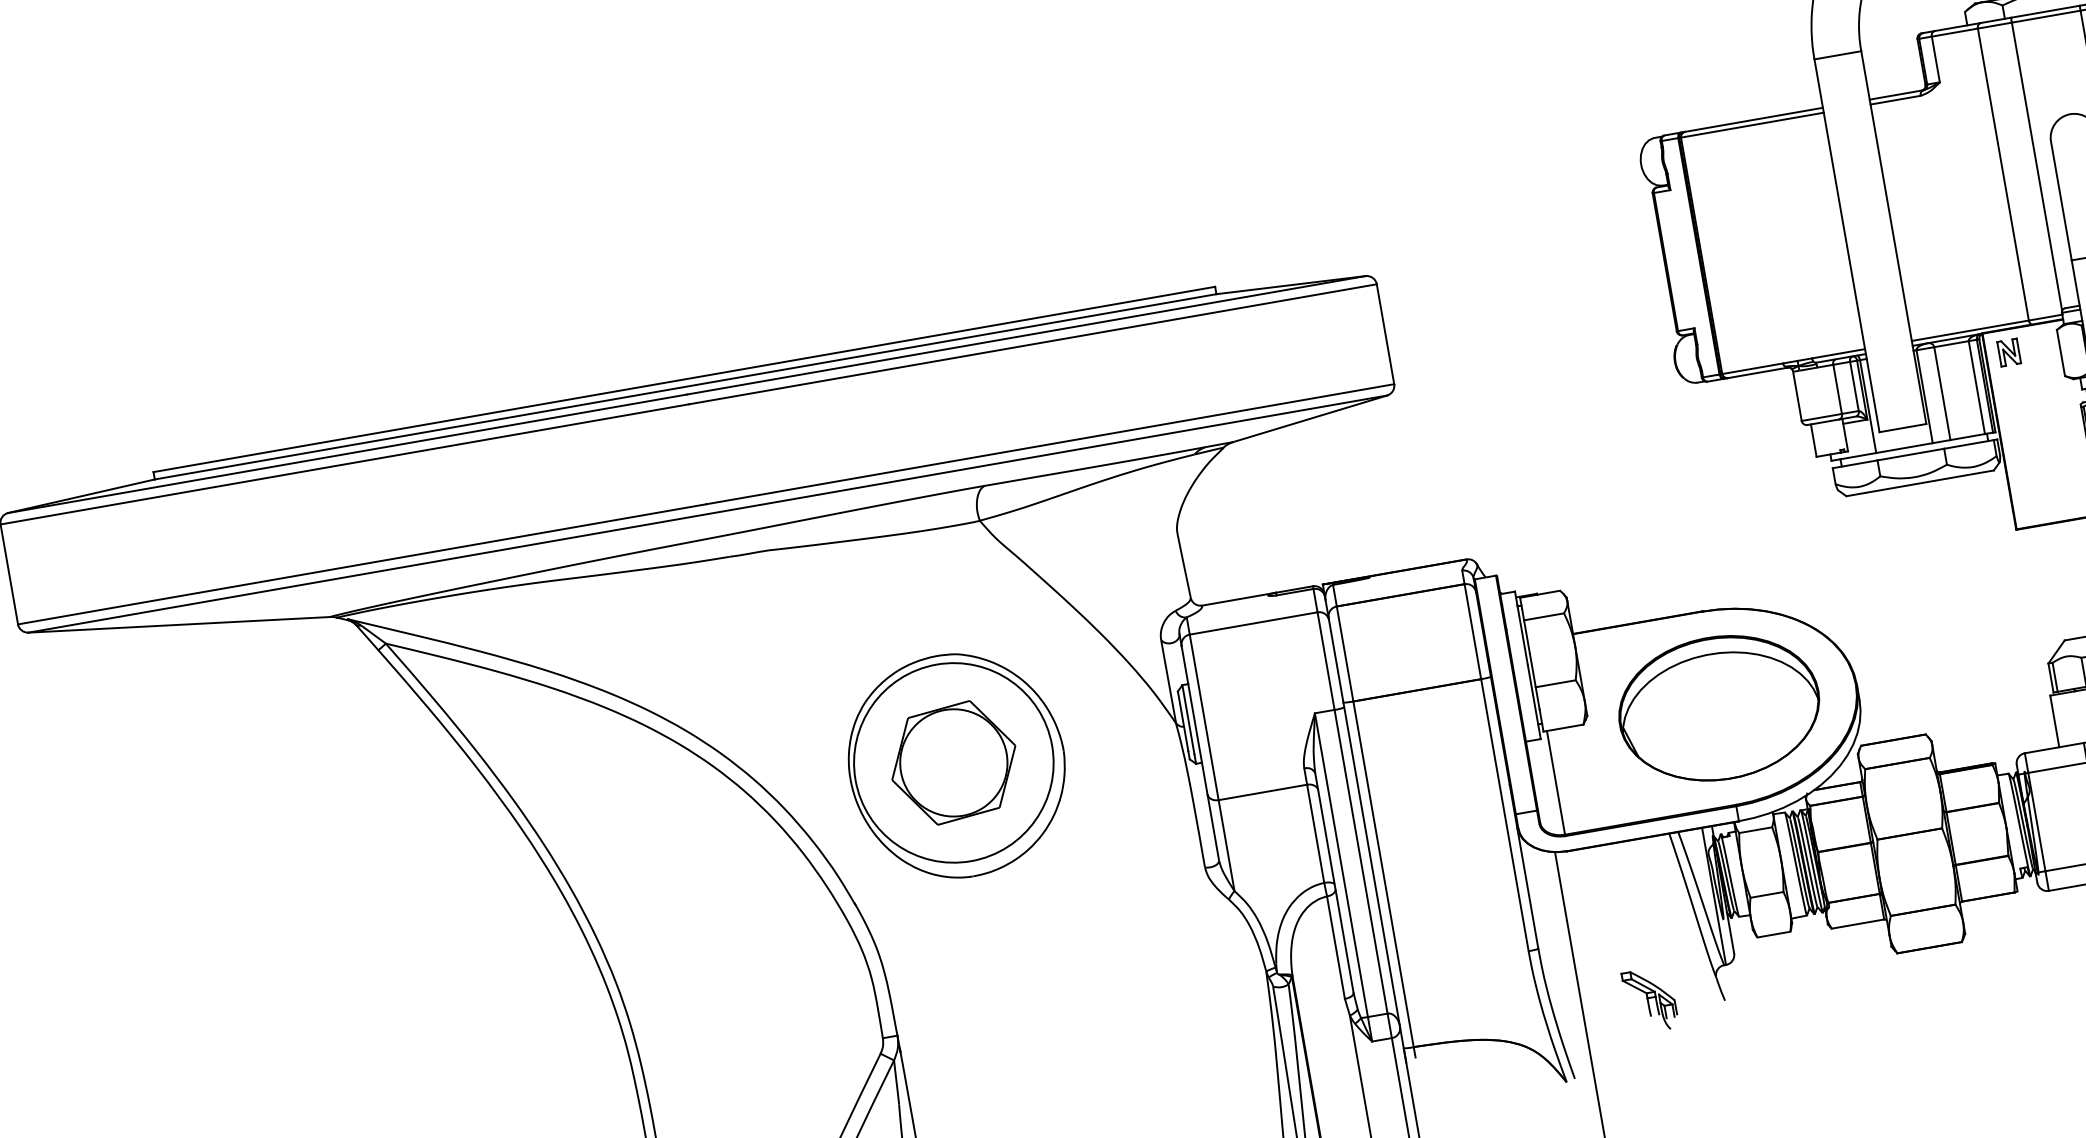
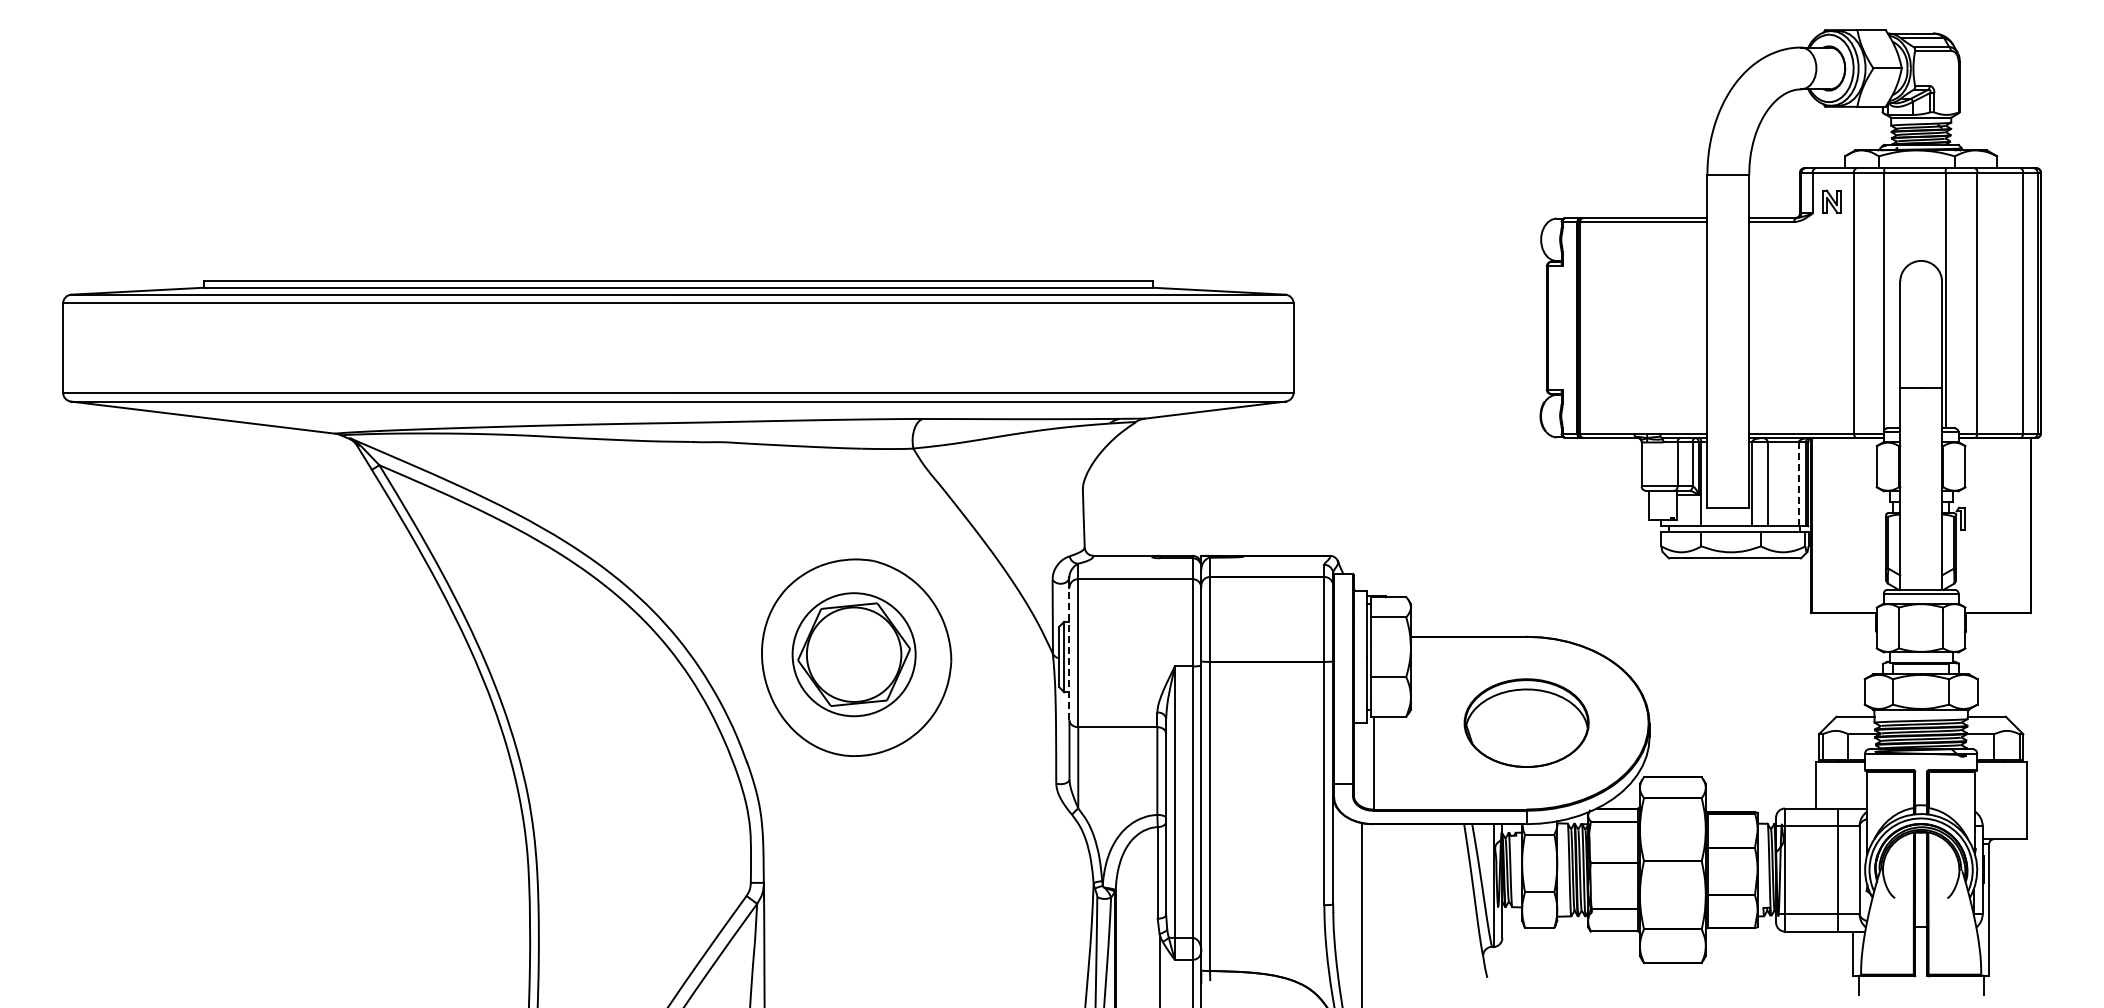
part: (2008, 352) -> (1831, 201), moved
line: (1976, 387) -> (1798, 483), solid -> dashed
part: (1719, 707) -> (1526, 722), size x0.7
line: (1194, 719) -> (1069, 653), solid -> dashed
circle: (954, 762) -> (854, 654), size x0.7
part: (1650, 999) -> (1422, 965), removed

